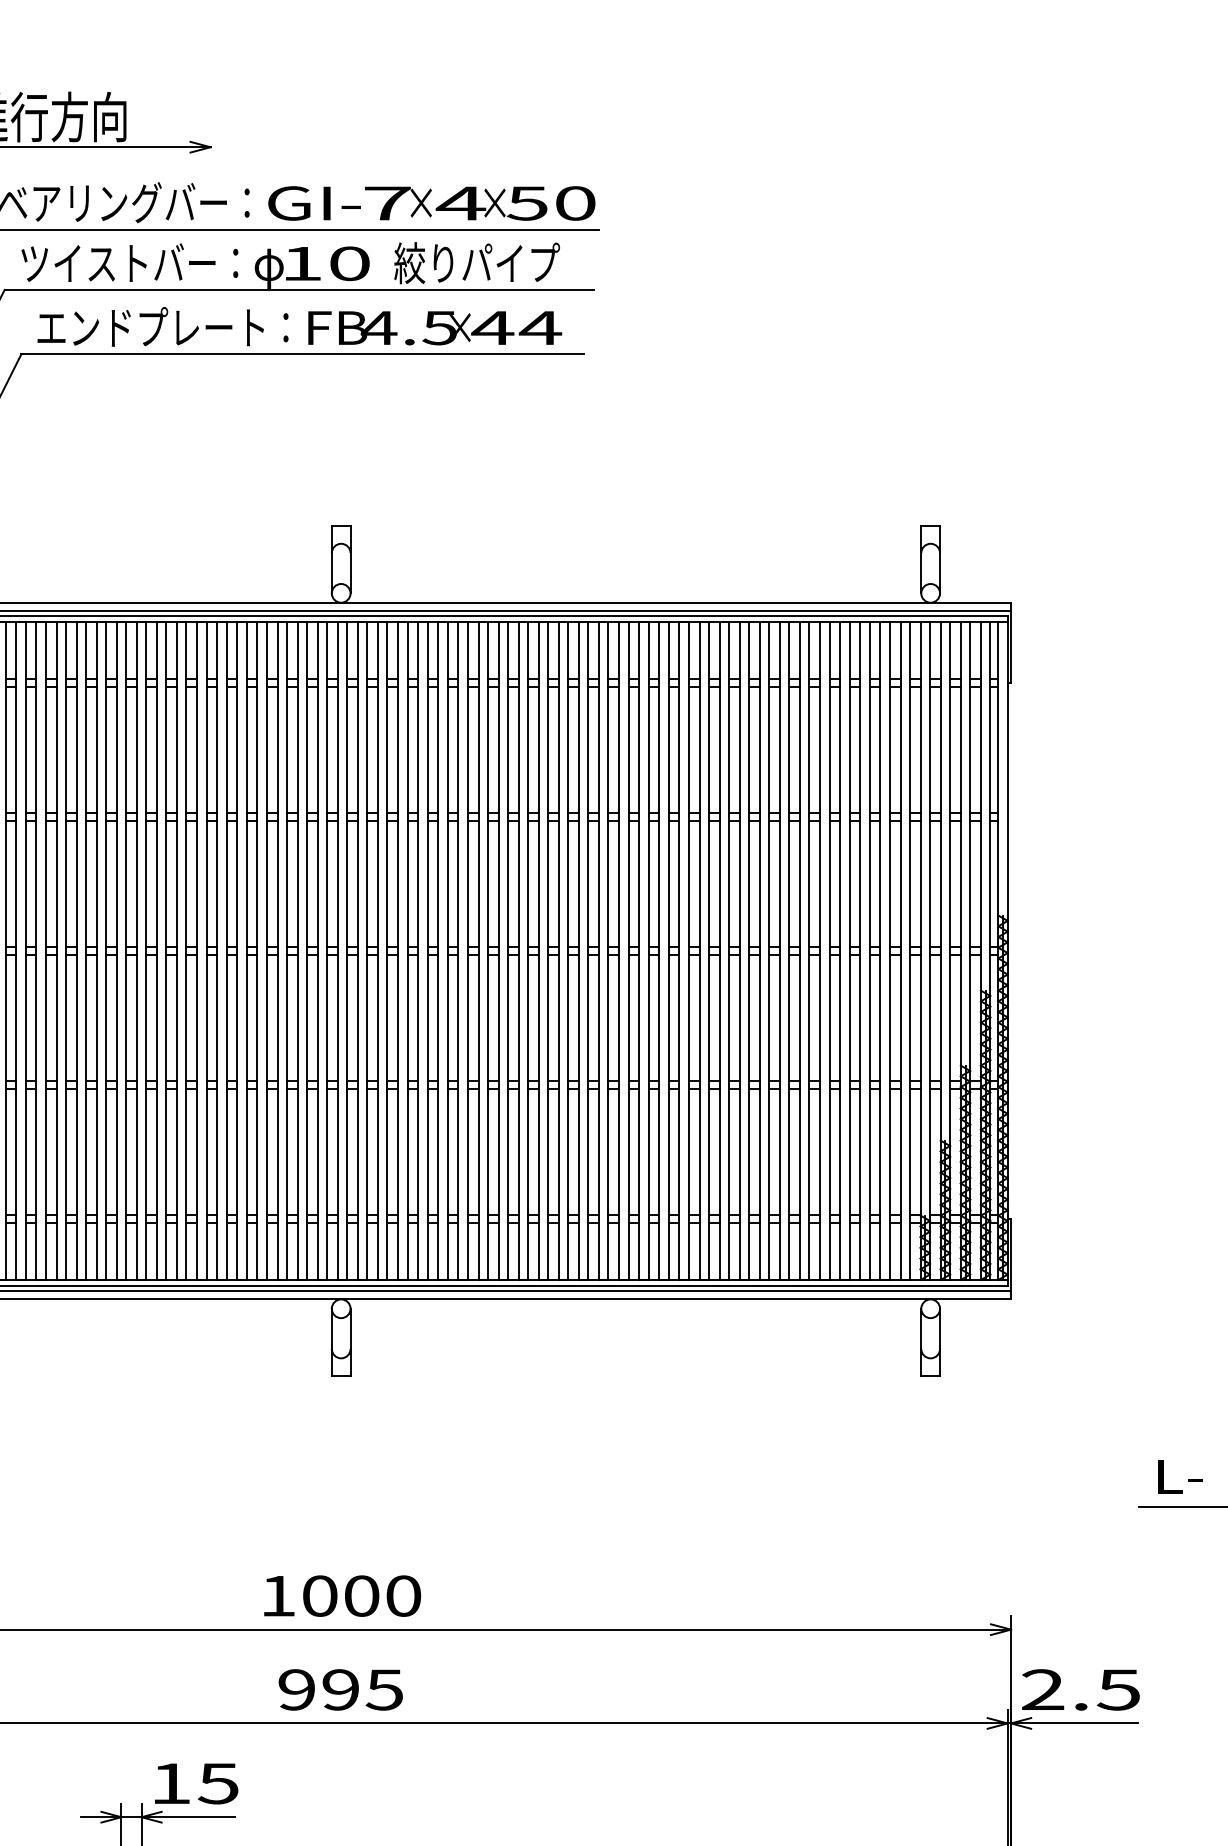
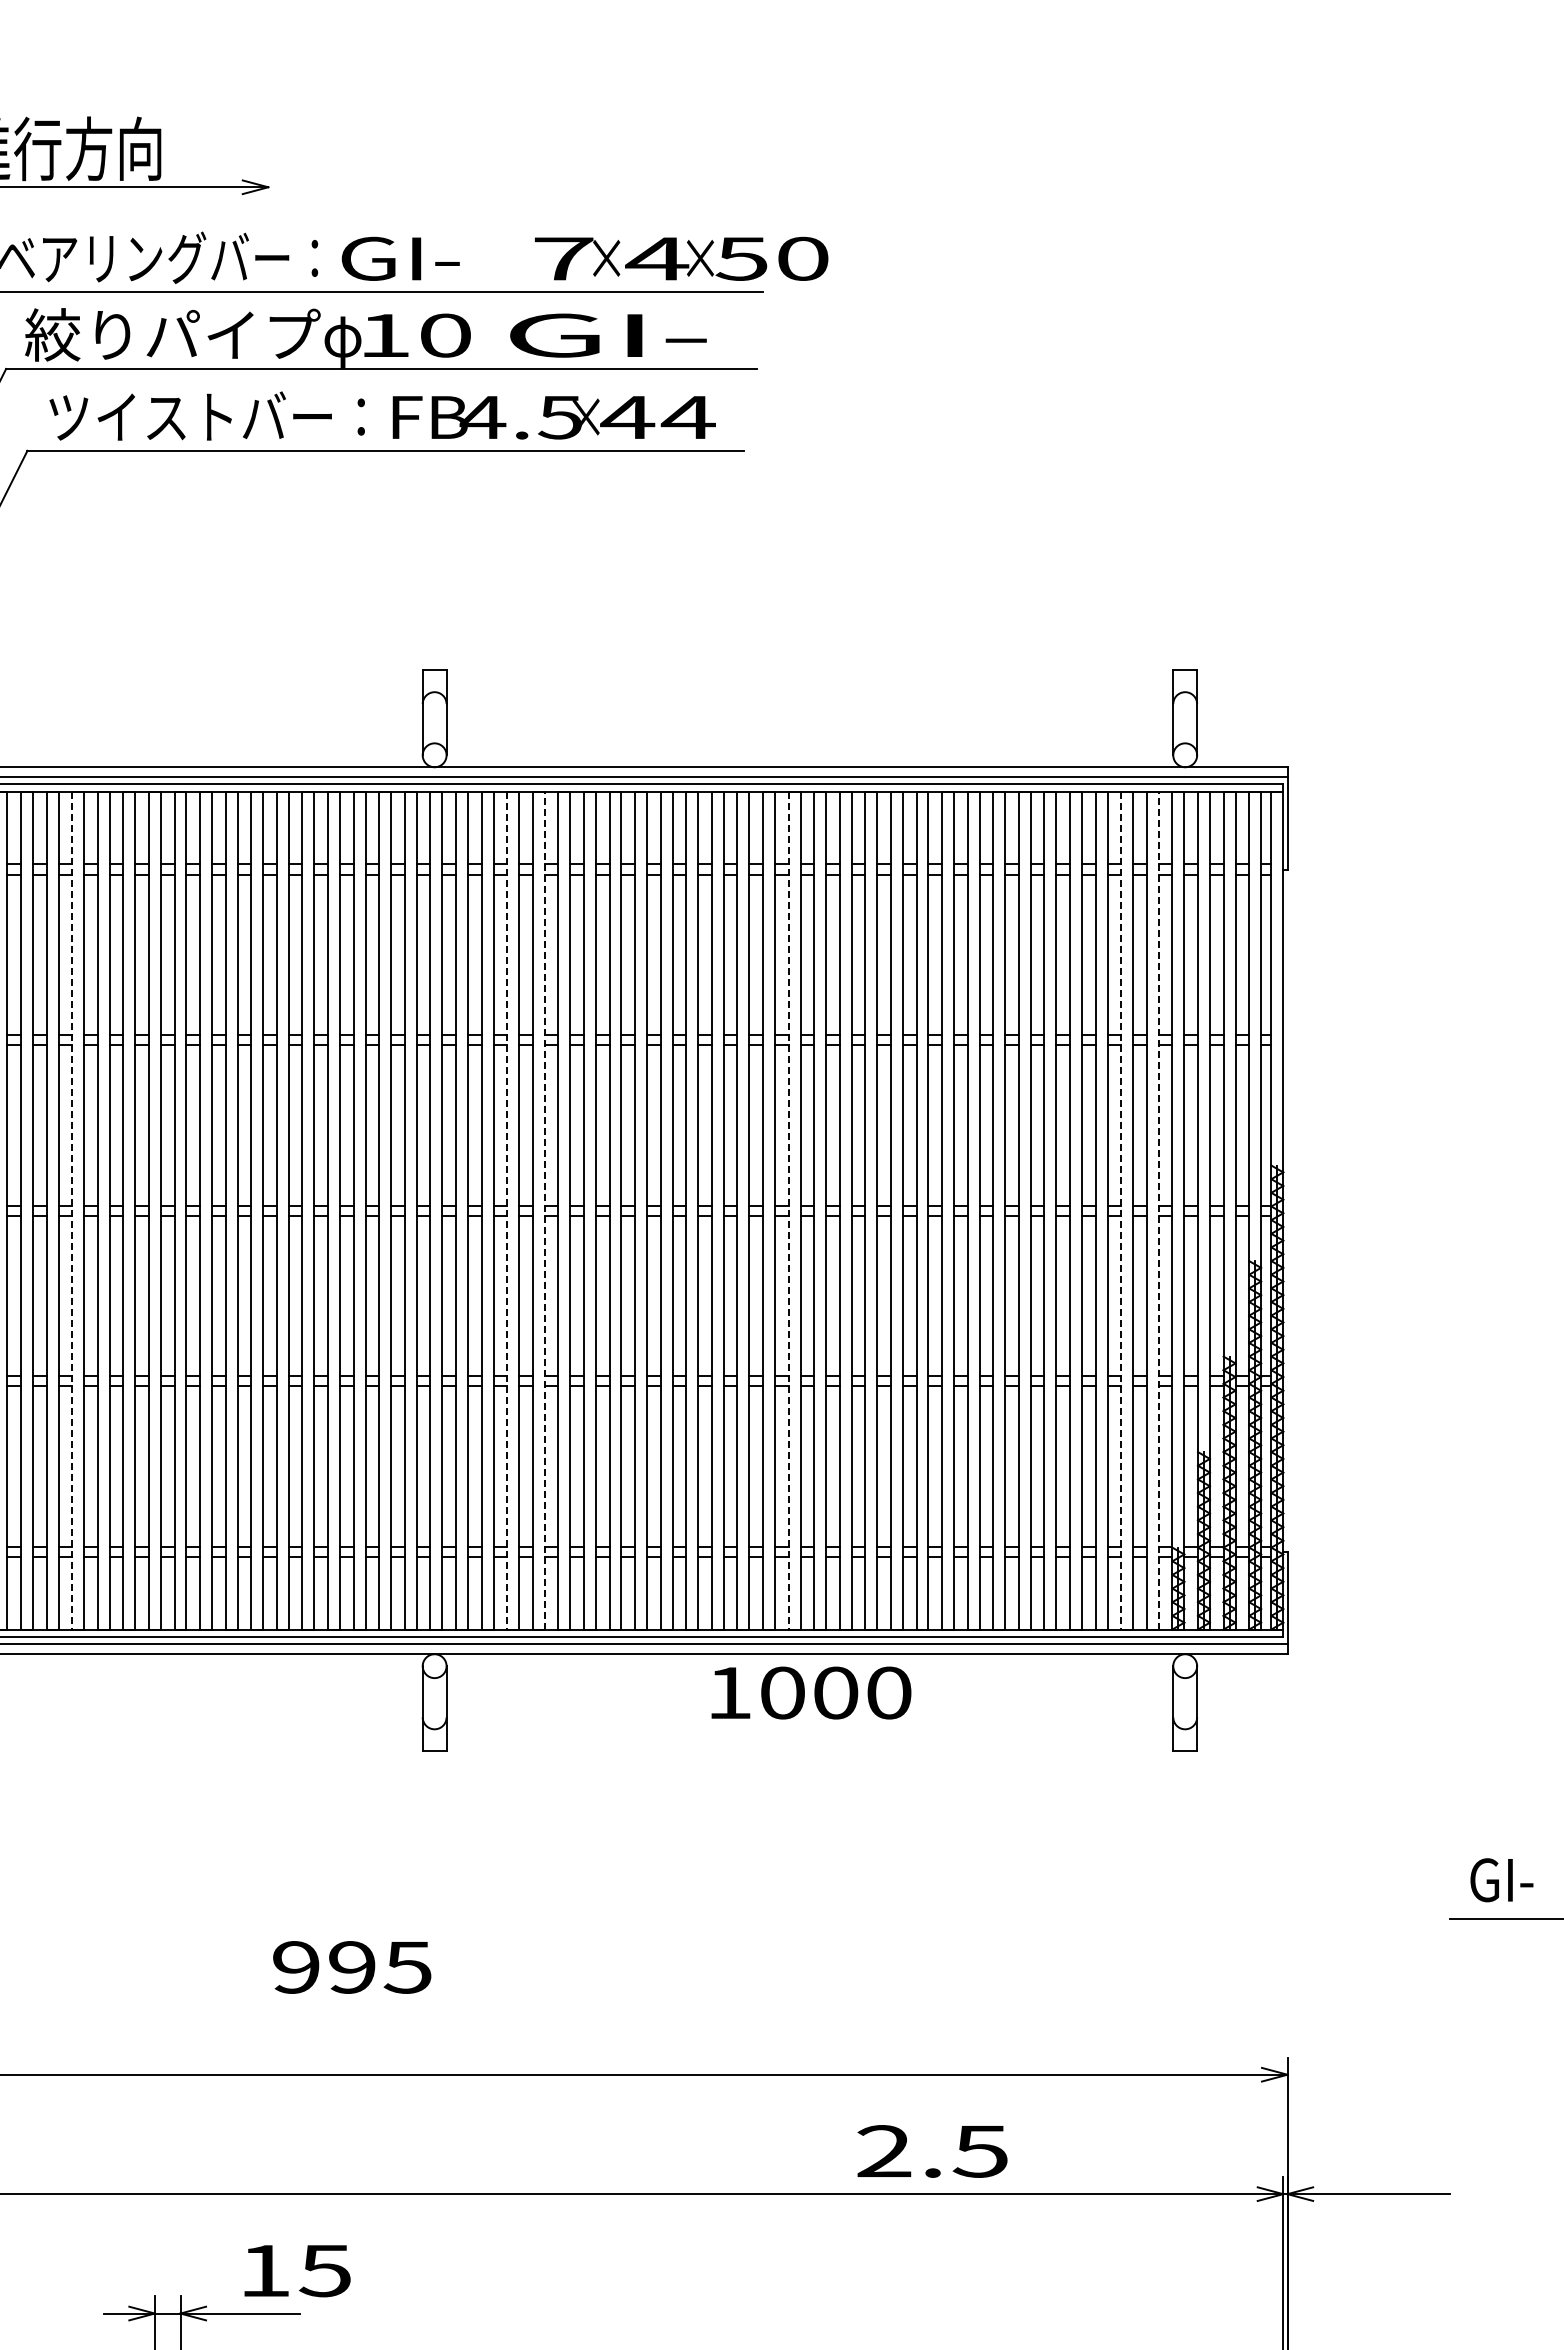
text: (480, 203) -> (681, 258), moved
text: (135, 262) -> (172, 334), ツイストバー： -> 絞りパイプ
text: (476, 262) -> (607, 334), 絞りパイプ -> GI-
text: (162, 326) -> (207, 415), エンドプレート： -> ツイストバー：
line: (56, 950) -> (72, 1210), solid -> dashed
line: (398, 950) -> (507, 1210), solid -> dashed
line: (427, 950) -> (544, 1210), solid -> dashed
line: (619, 950) -> (788, 1210), solid -> dashed
line: (880, 950) -> (1121, 1210), solid -> dashed
line: (909, 950) -> (1158, 1210), solid -> dashed
text: (1179, 1477) -> (1501, 1880), L- -> GI-
text: (342, 1595) -> (811, 1692), moved
text: (341, 1689) -> (352, 1967), moved
text: (1080, 1689) -> (932, 2151), moved
text: (196, 1784) -> (297, 2271), moved

